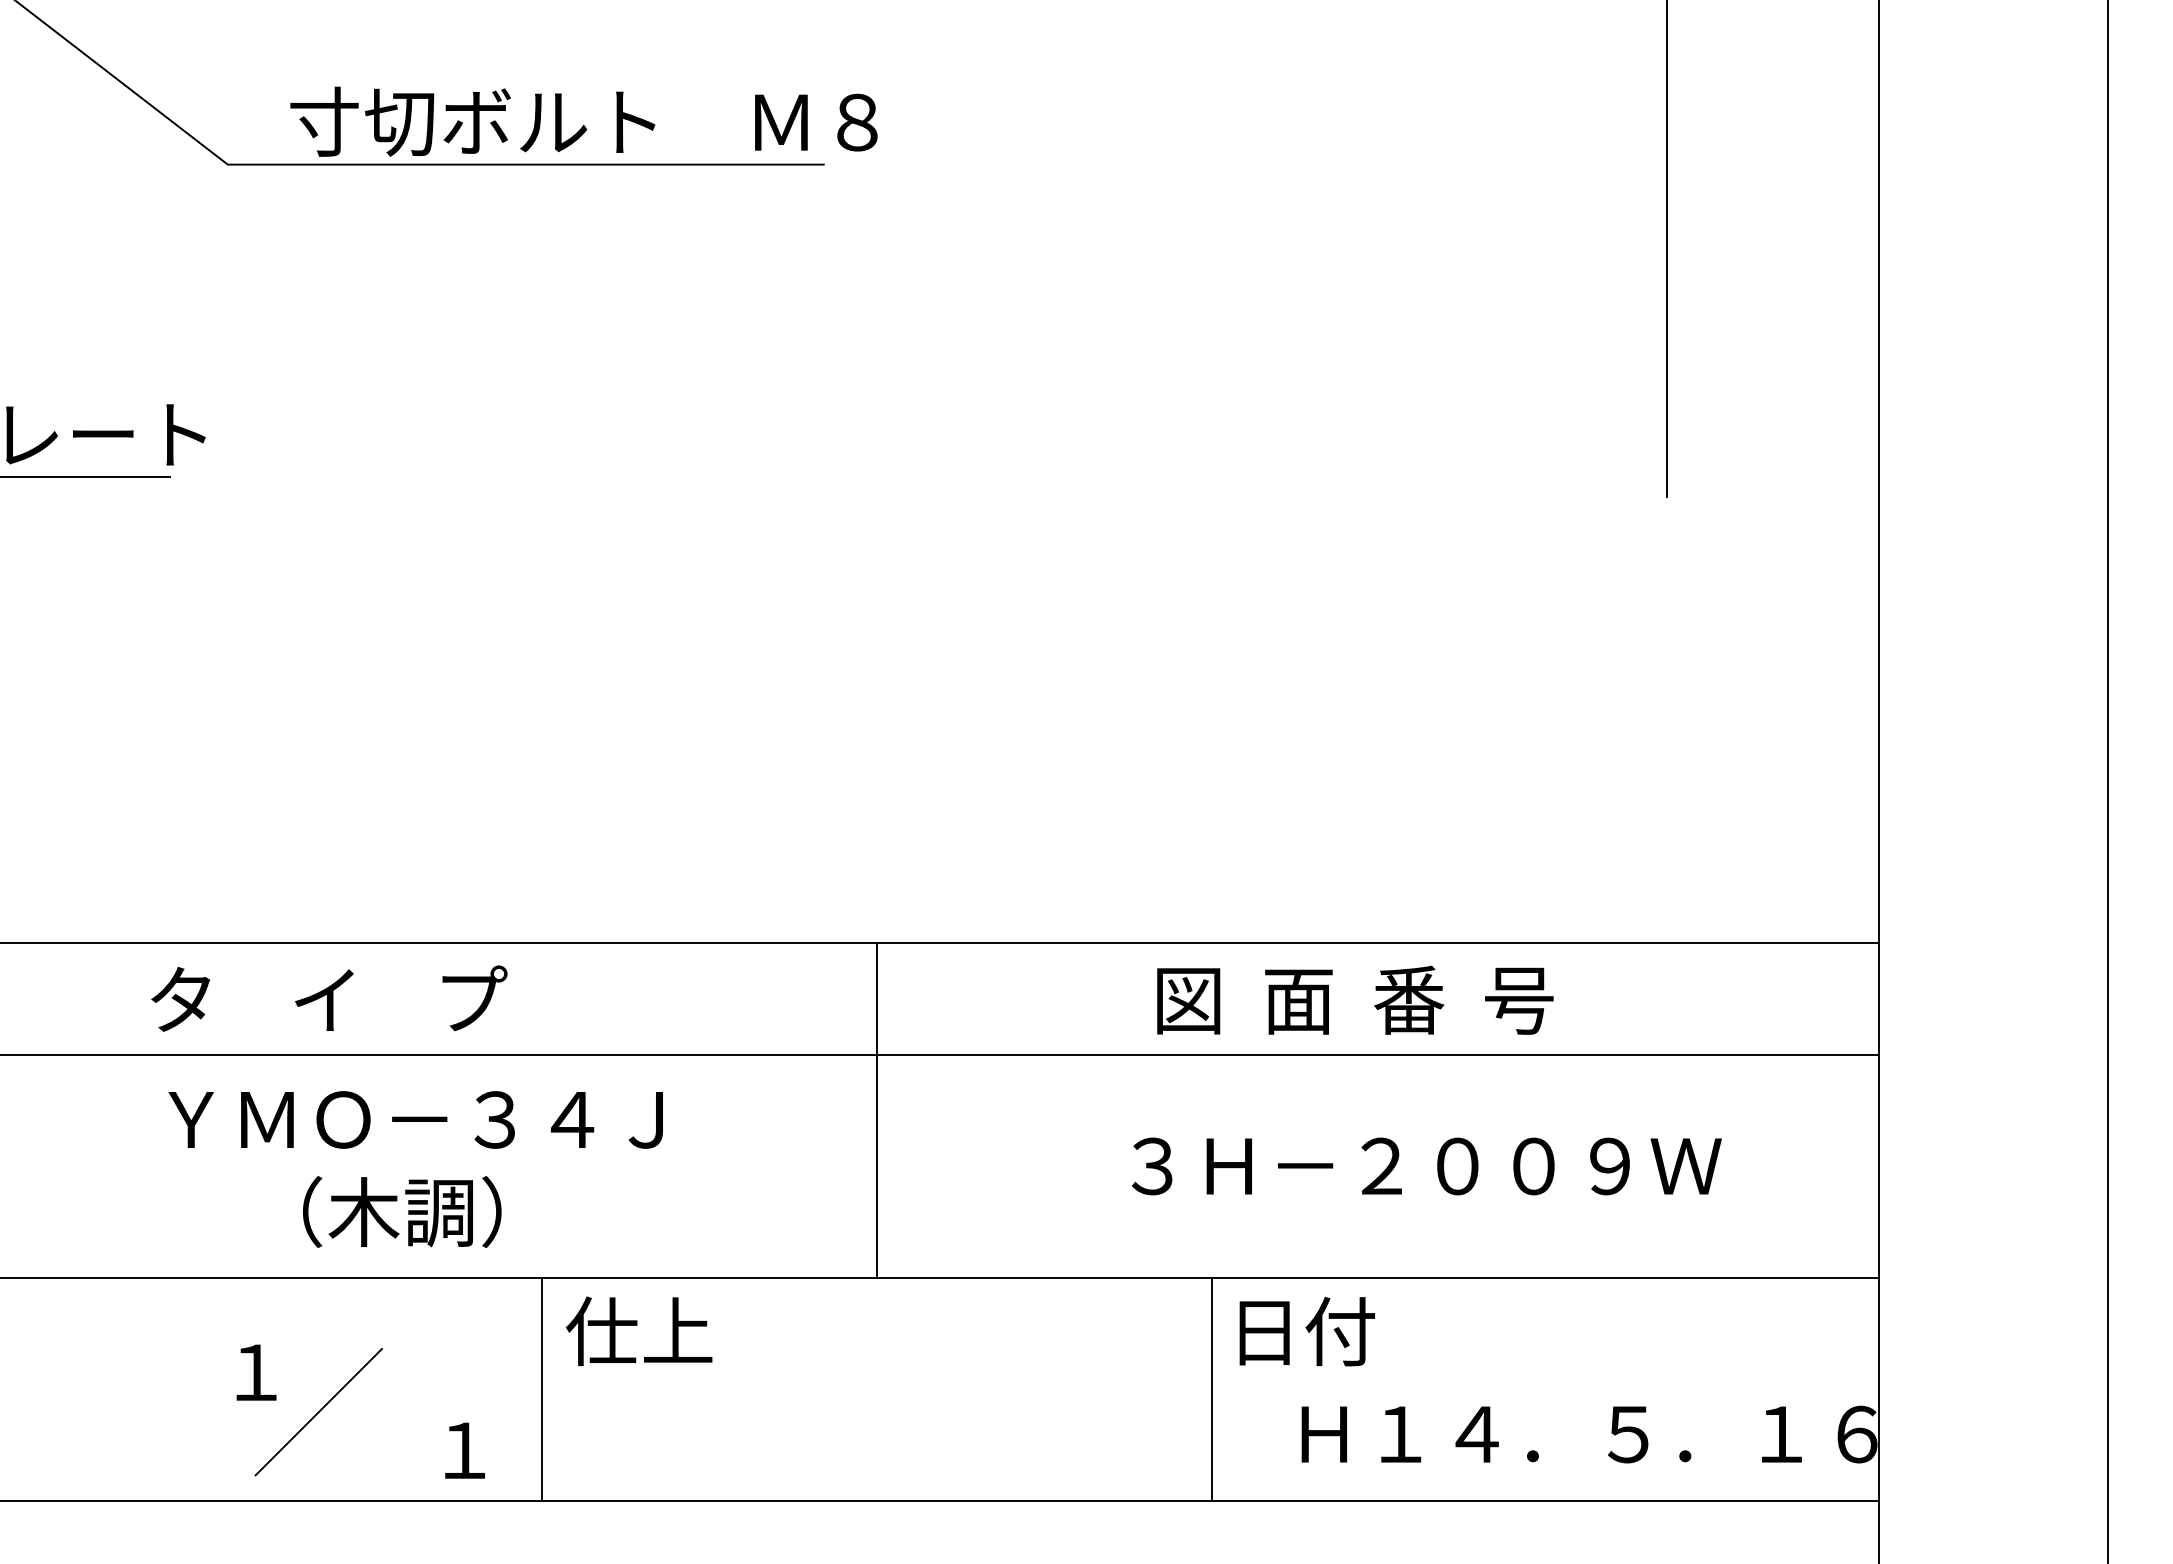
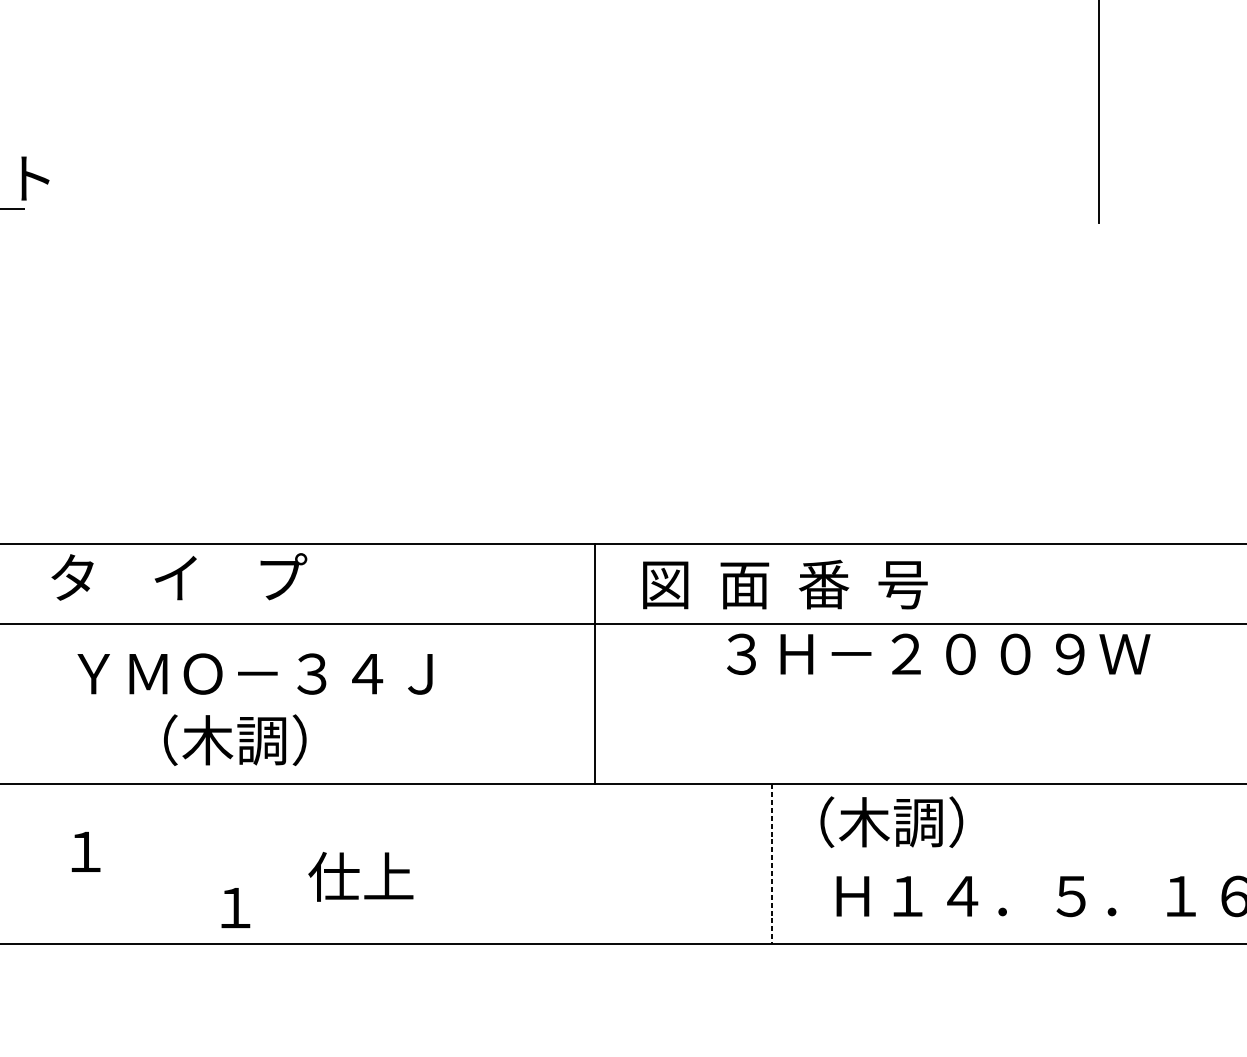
text: (329, 998) -> (179, 576), moved
text: (1355, 999) -> (785, 584), moved
line: (877, 1110) -> (595, 663), moved
text: (415, 1119) -> (254, 673), moved
text: (1426, 1166) -> (938, 654), moved
text: (402, 1212) -> (235, 740), moved
text: (638, 1330) -> (360, 876), moved
text: (1358, 1331) -> (877, 822), 日付 -> （木調）
line: (542, 1389) -> (291, 864), removed
line: (1211, 1389) -> (771, 864), solid -> dashed
line: (318, 1412) -> (130, 880), removed

